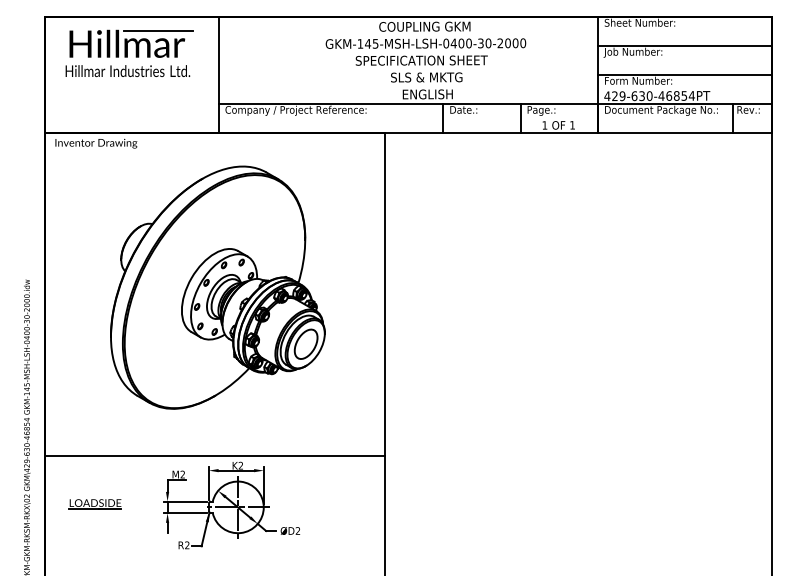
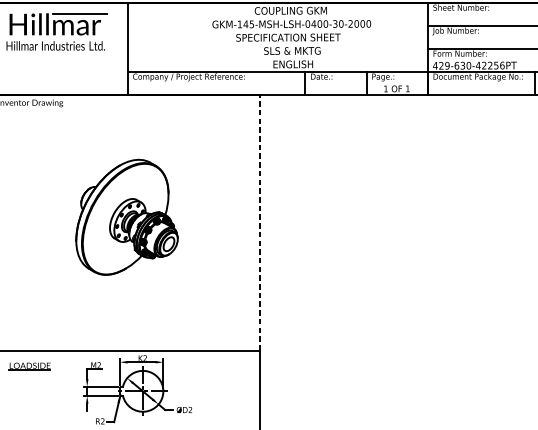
text: (680, 95) -> (493, 65), 429-630-46854PT -> 429-630-42256PT
part: (217, 287) -> (126, 217), size x0.6
line: (385, 294) -> (259, 222), solid -> dashed
part: (94, 504) -> (29, 366), moved

